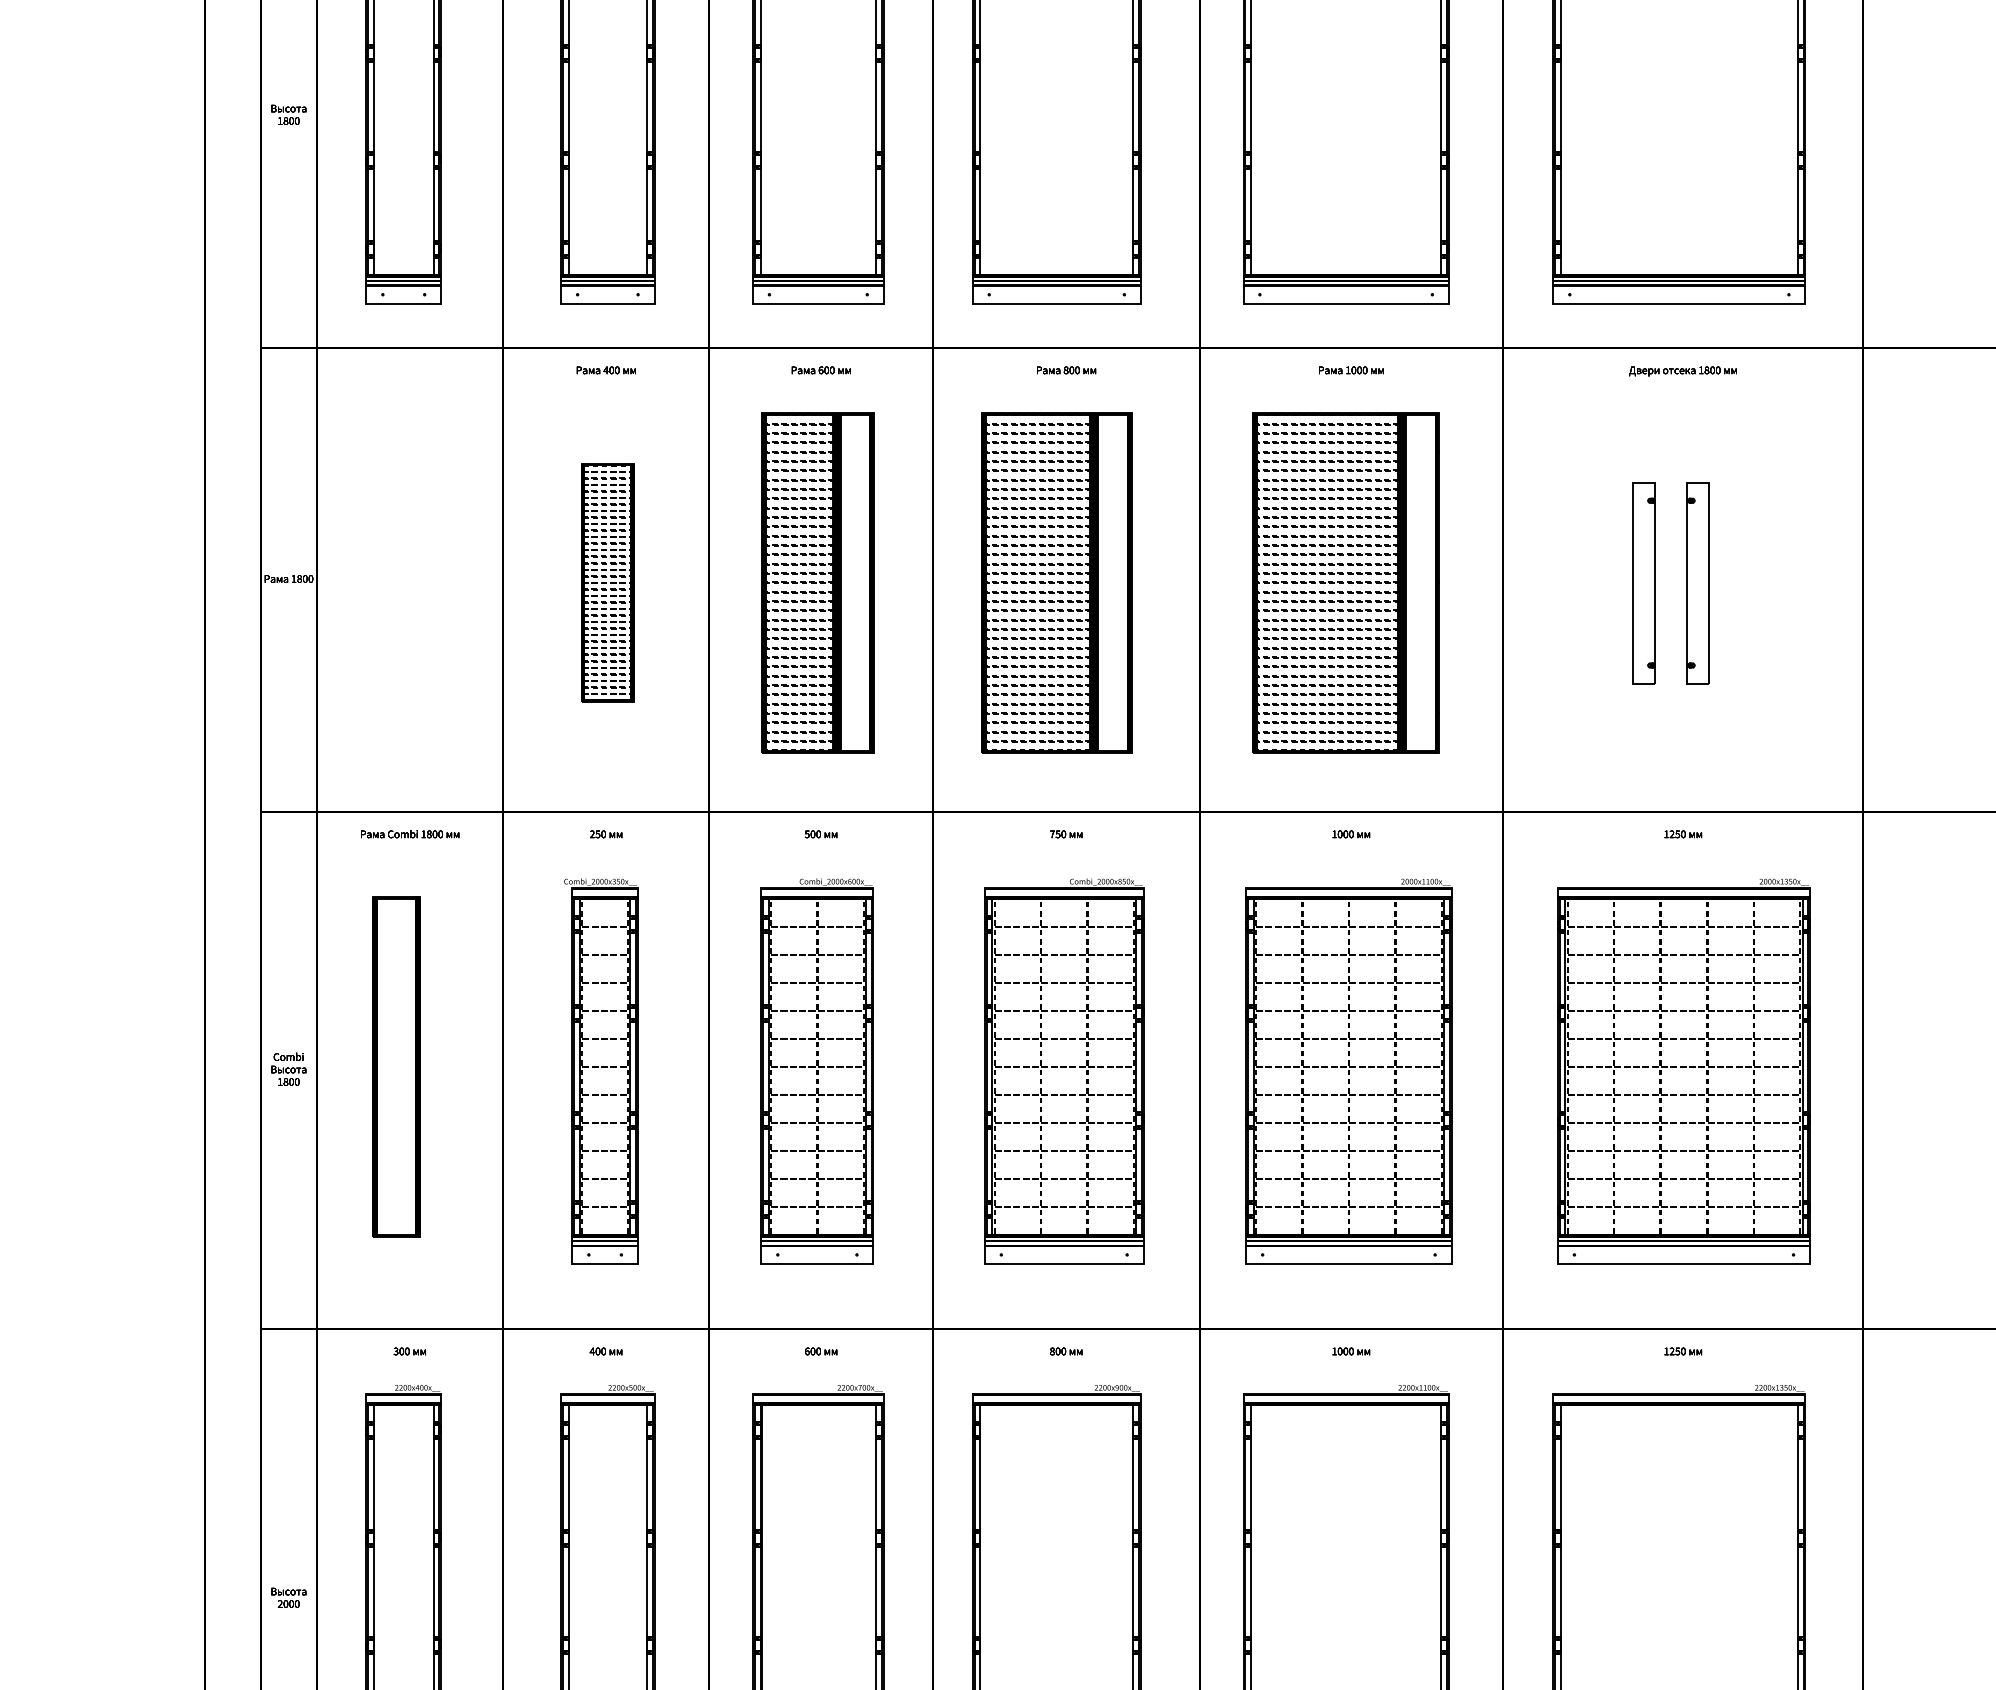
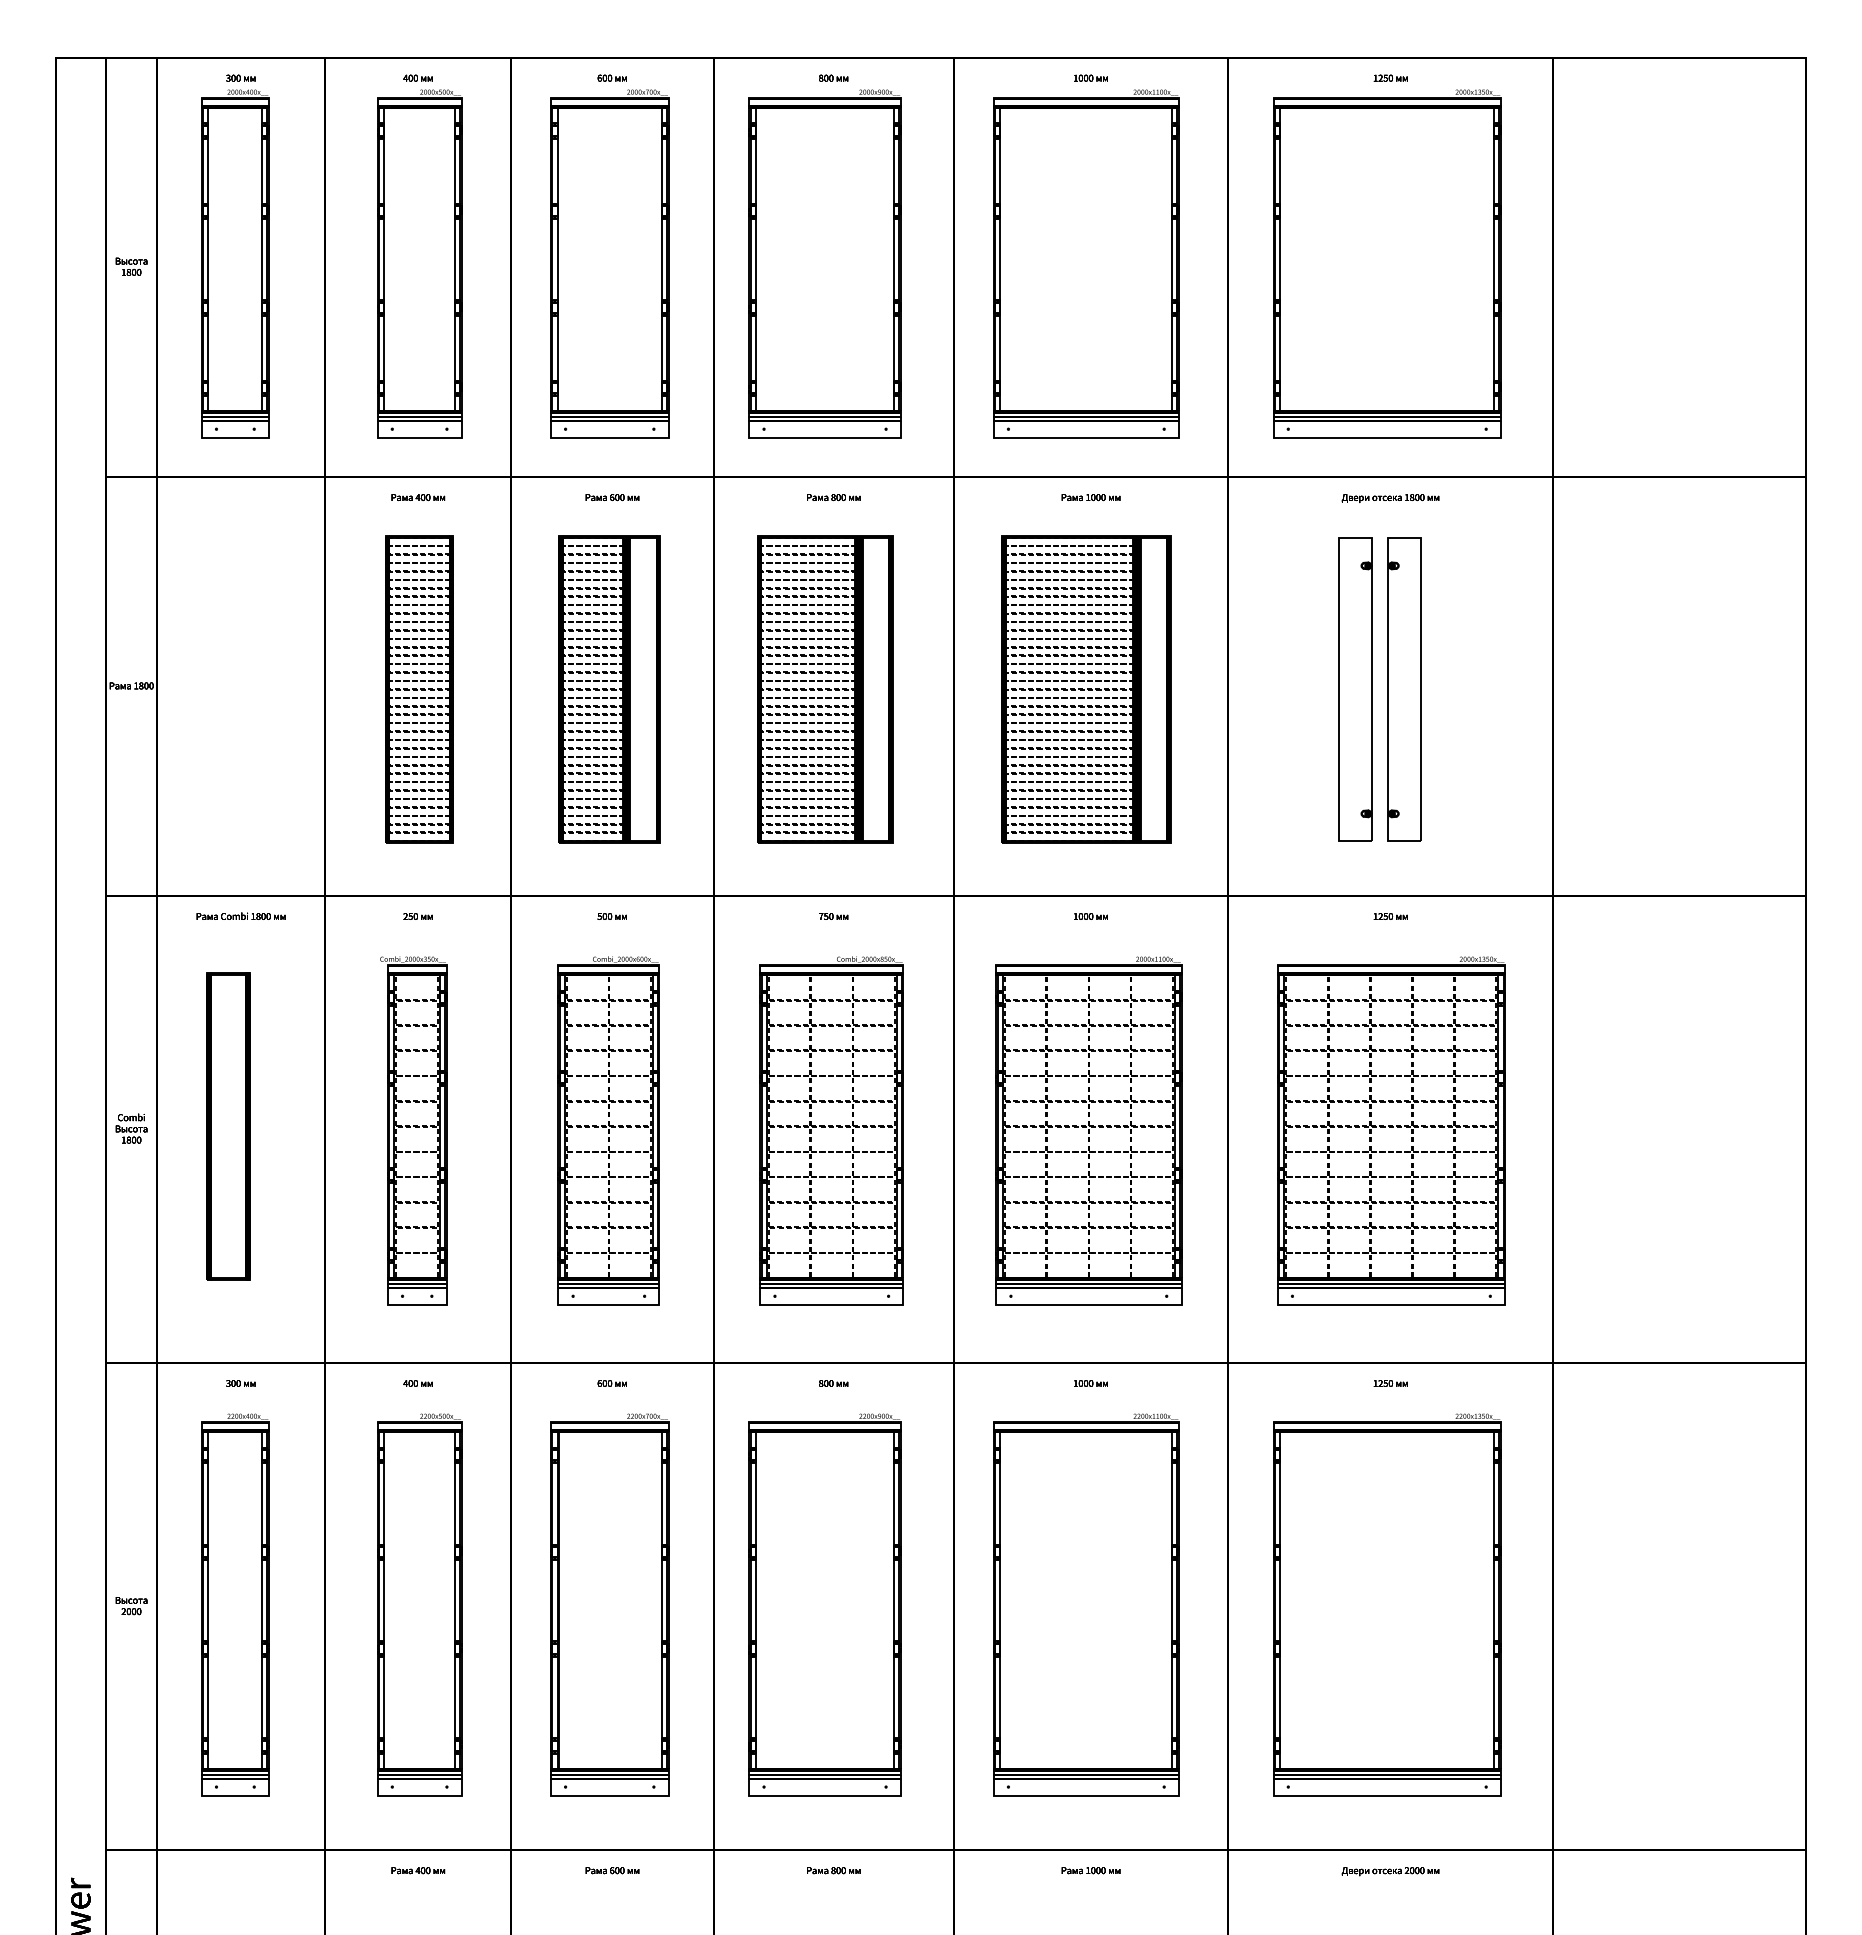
part: (607, 582) -> (419, 689), size x1.43
part: (1644, 582) -> (1355, 689), size x1.67
part: (1698, 582) -> (1404, 689), size x1.67

